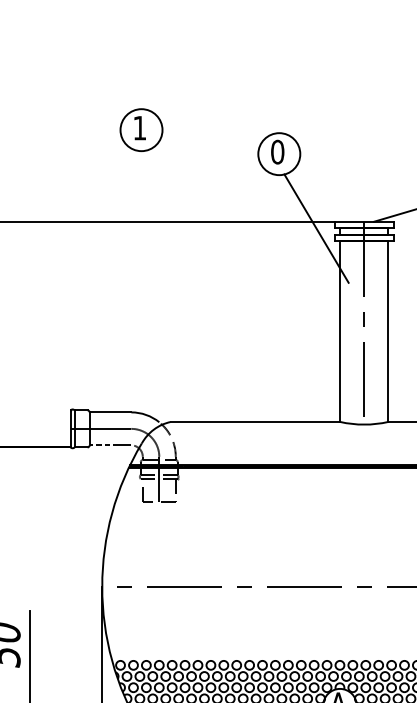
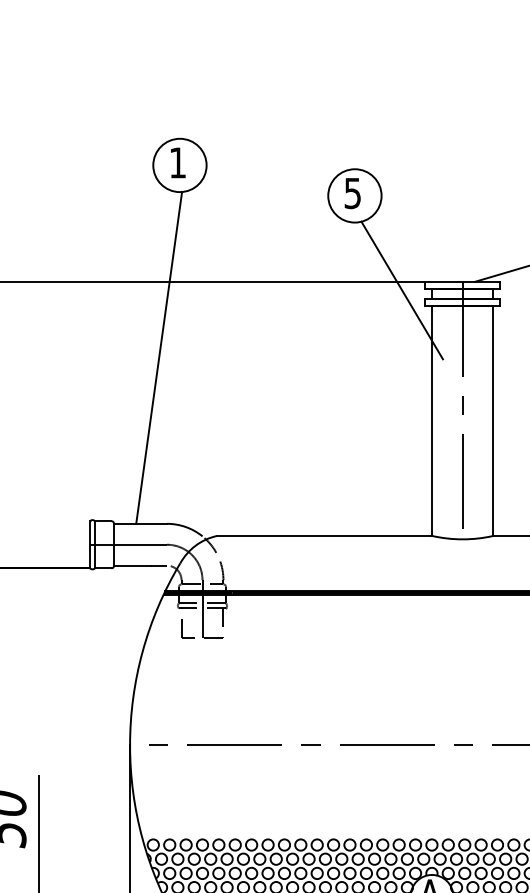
text: (277, 152) -> (352, 193), 0 -> 5
line: (125, 281) -> (159, 357), added
line: (104, 445) -> (132, 565), dashed -> solid

